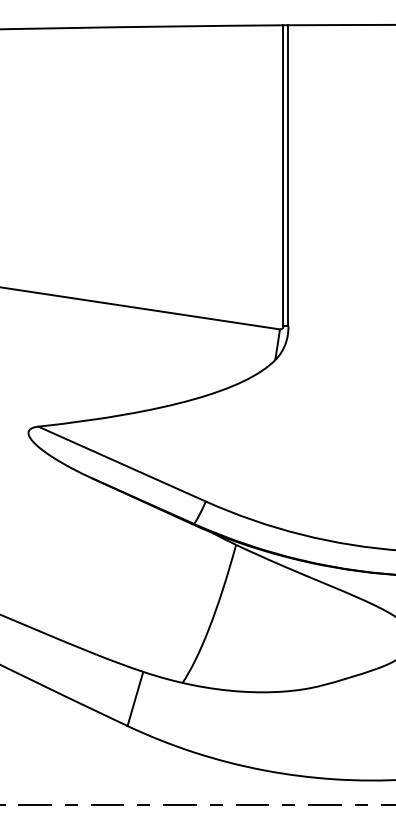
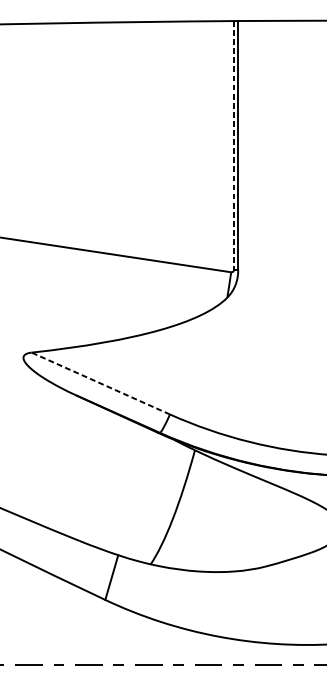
line: (283, 175) -> (234, 145), solid -> dashed
line: (122, 464) -> (101, 383), solid -> dashed

